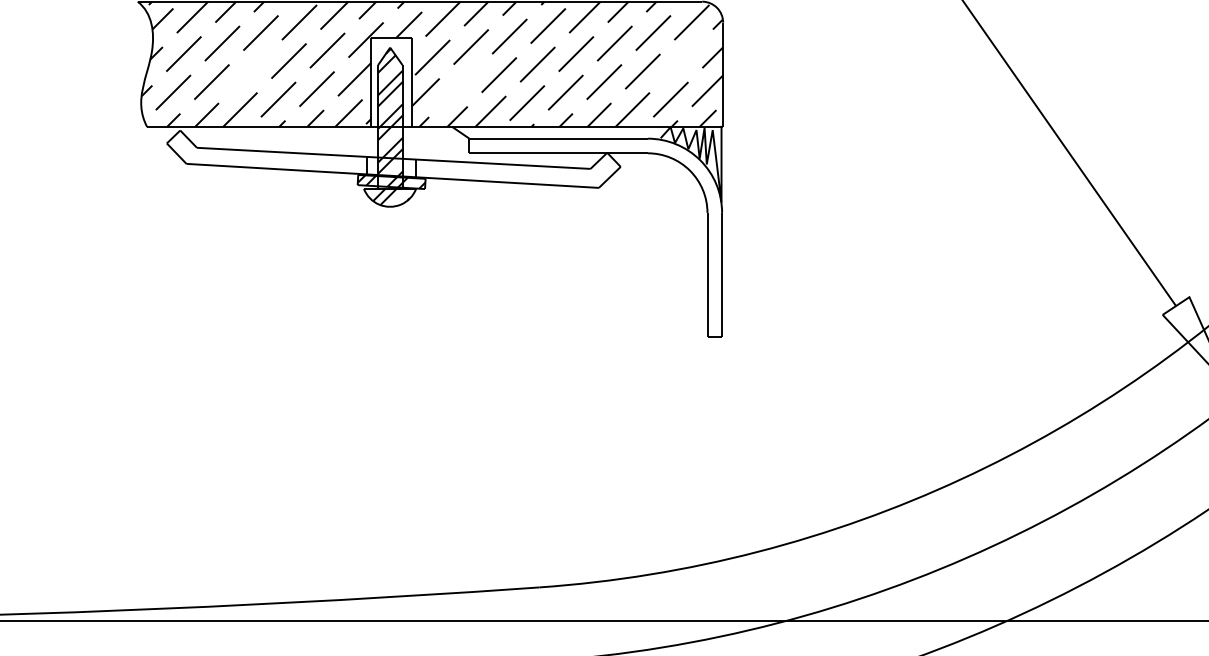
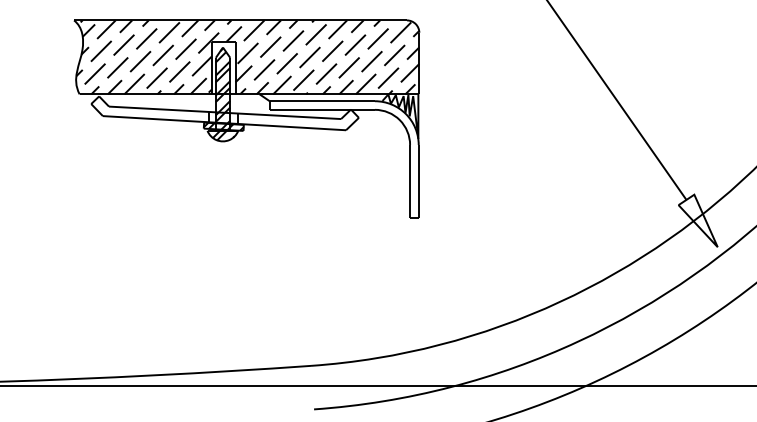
line: (681, 61) -> (394, 55), added
line: (250, 71) -> (140, 61), added
line: (460, 84) -> (264, 69), added

